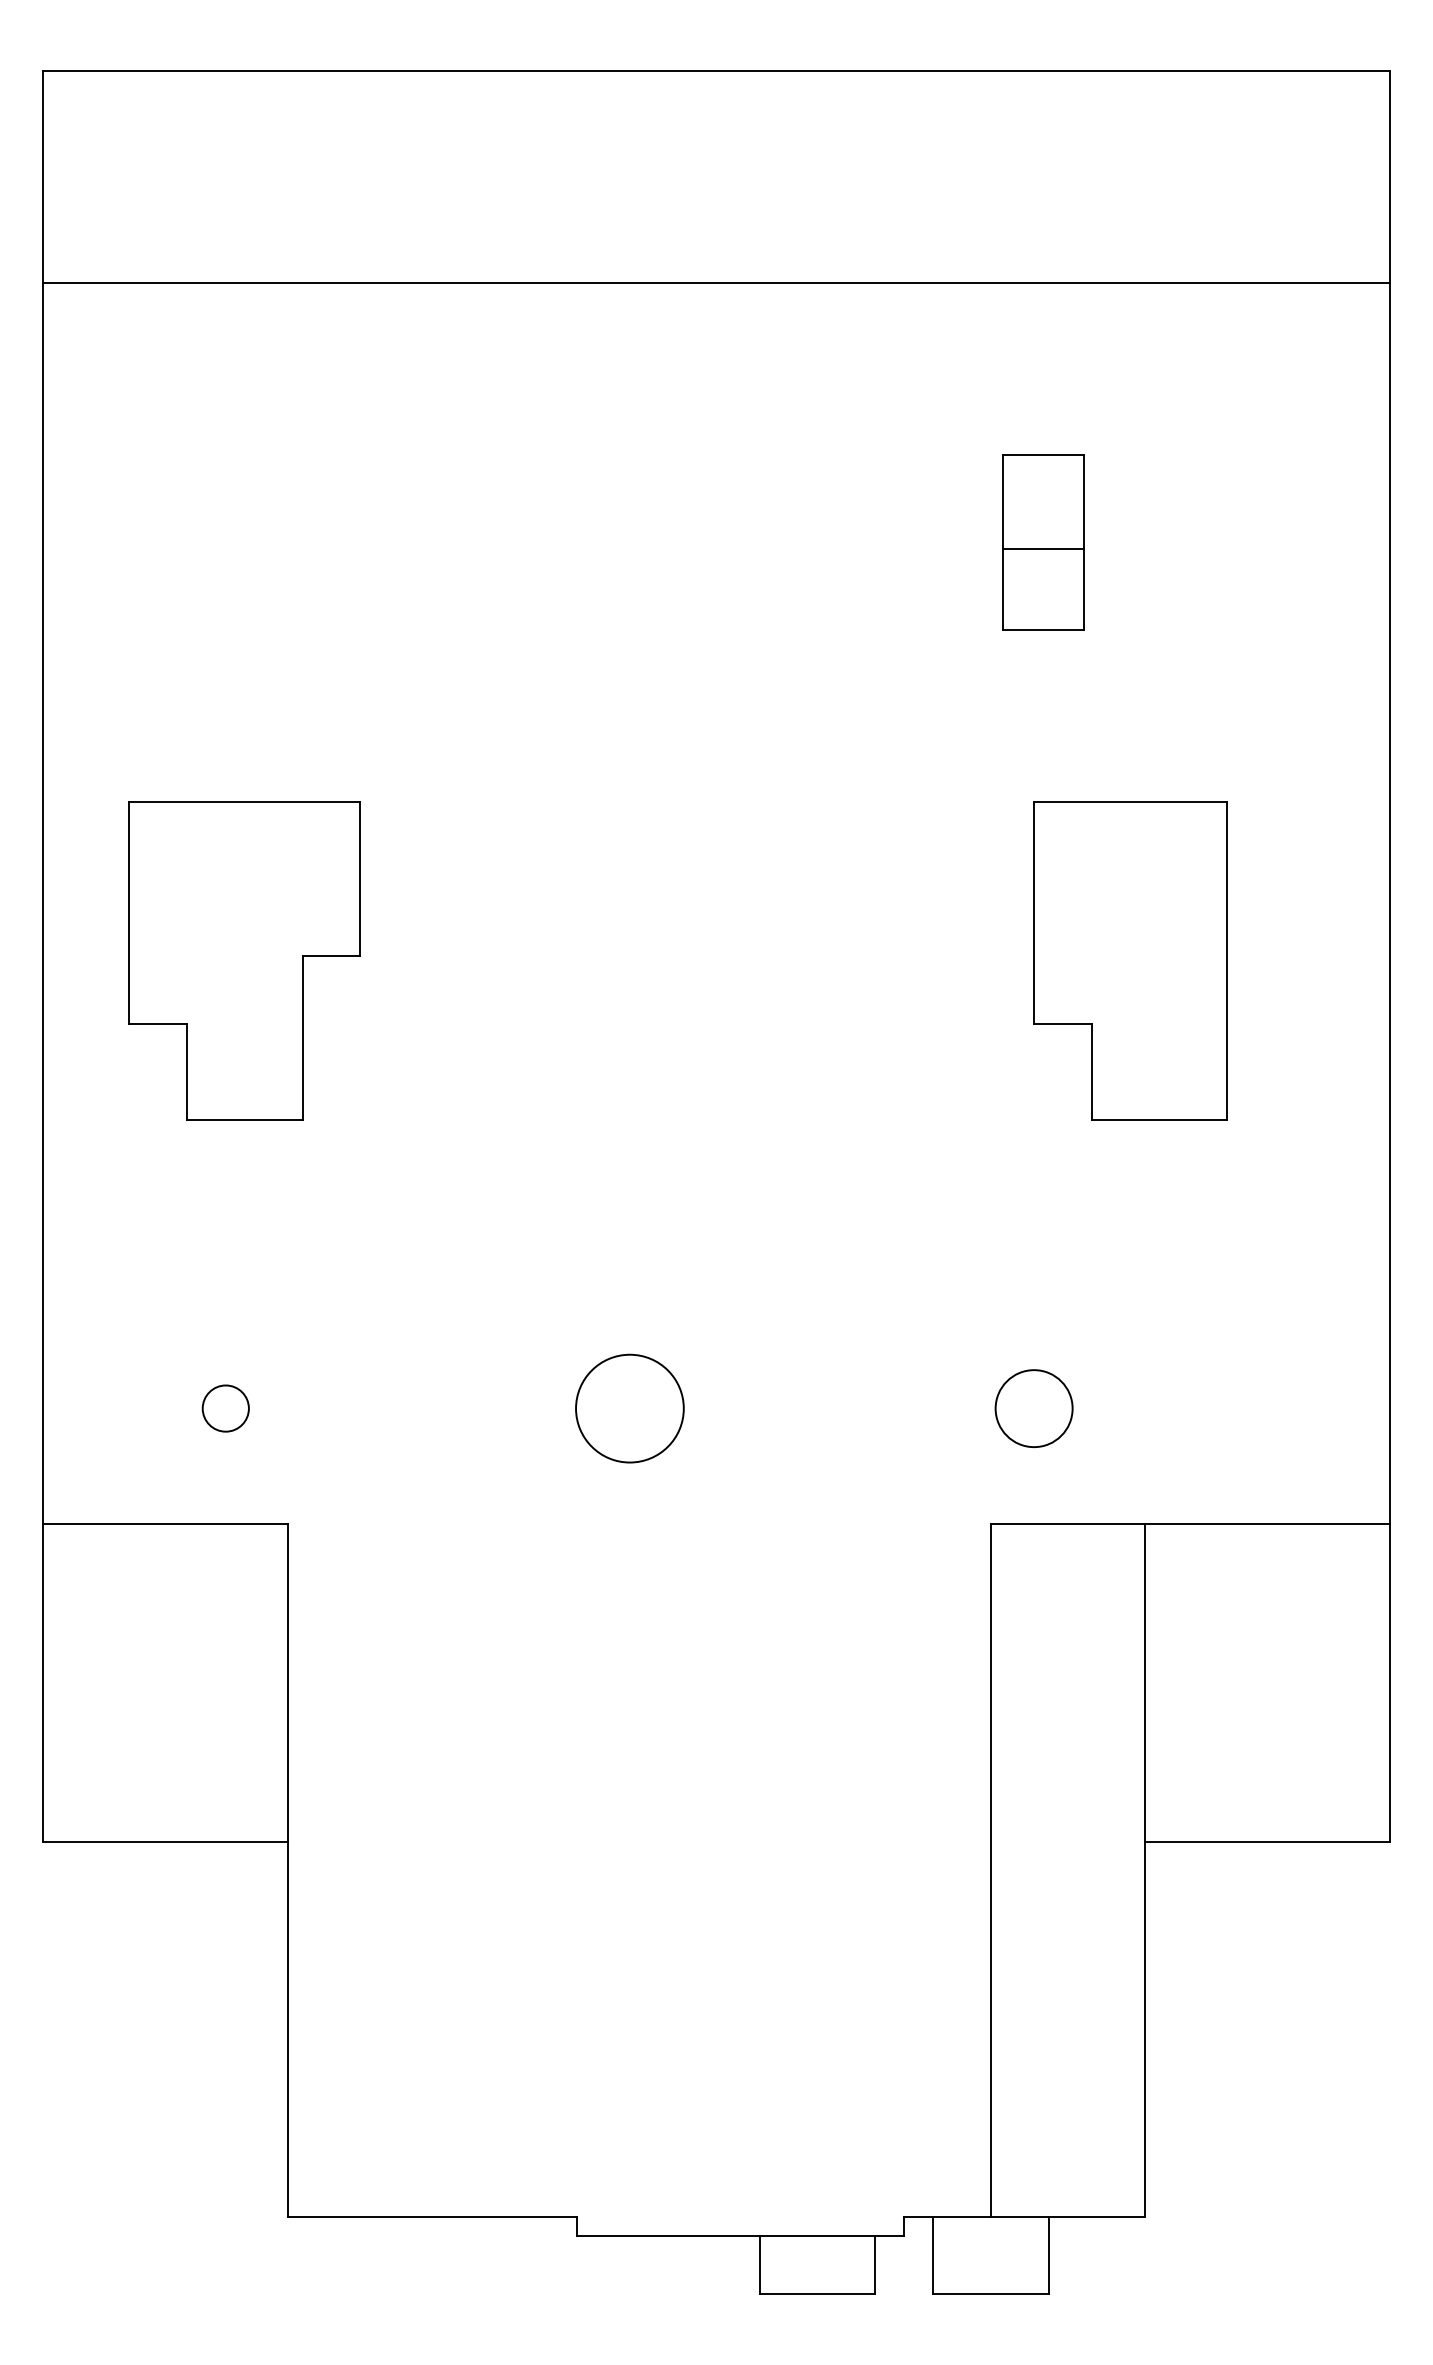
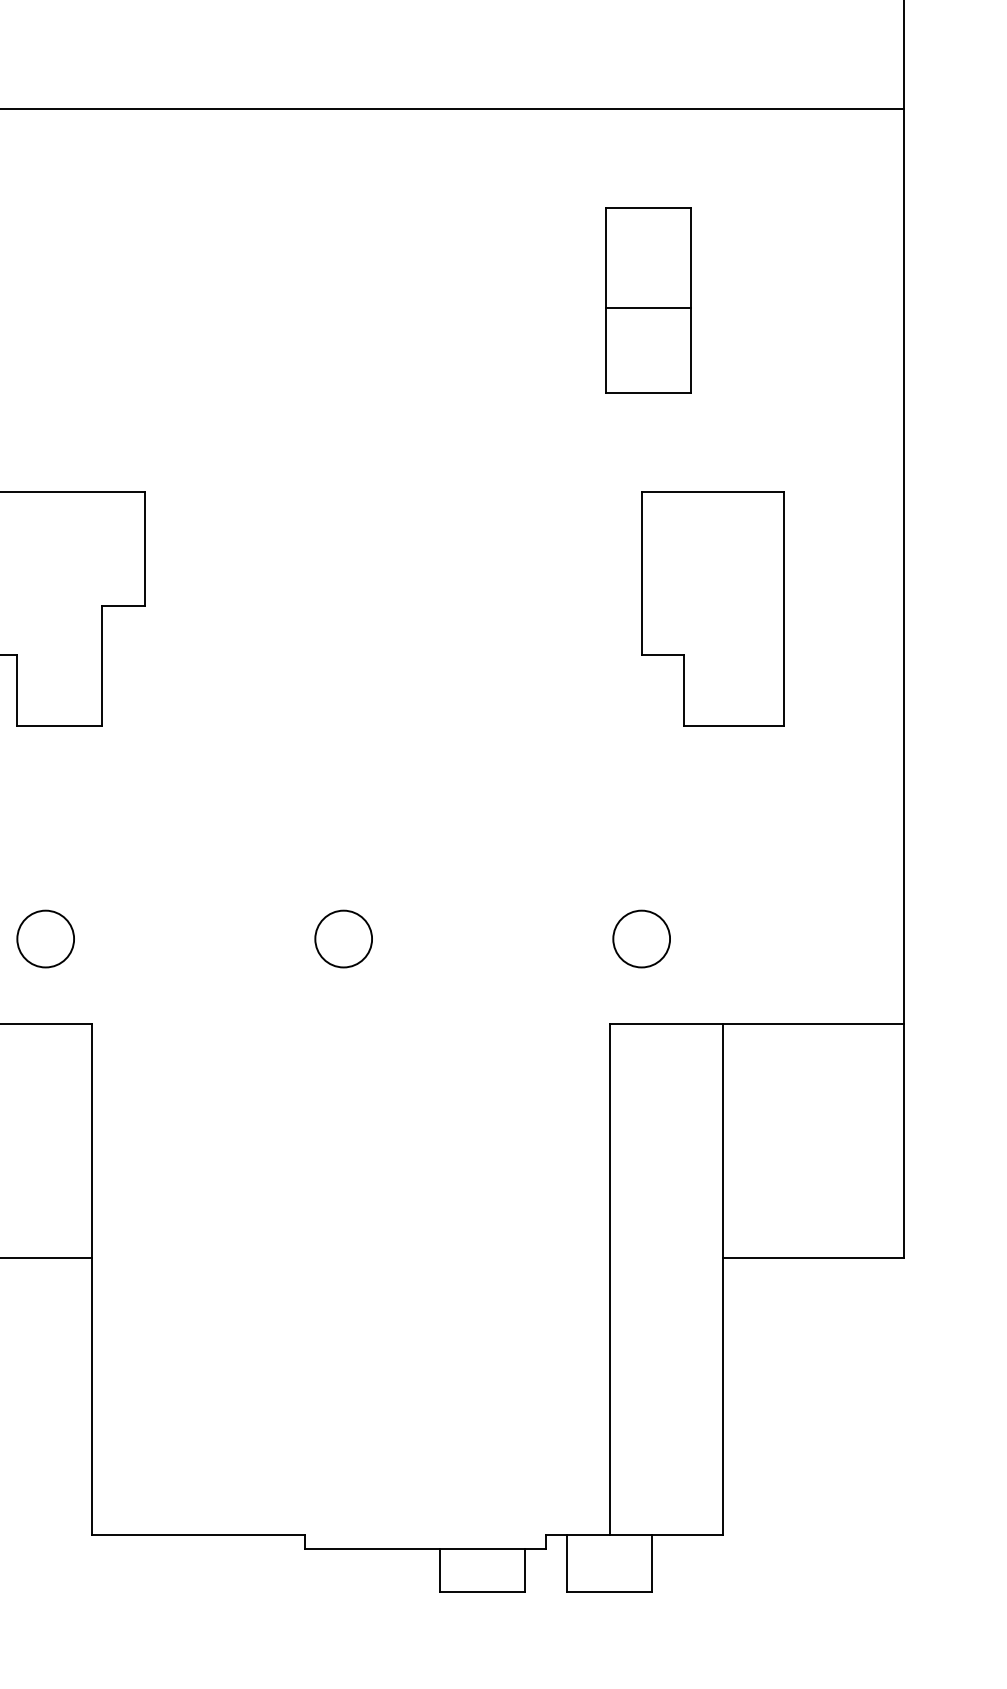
part: (1043, 542) -> (648, 300), size x1.43
circle: (225, 1408) -> (45, 938), size x1.67
circle: (629, 1408) -> (343, 938), size x0.71

